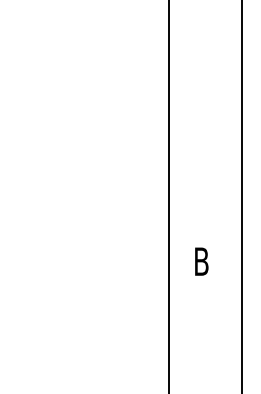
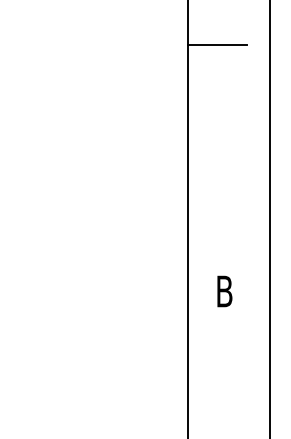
line: (195, 39) -> (217, 44), added

